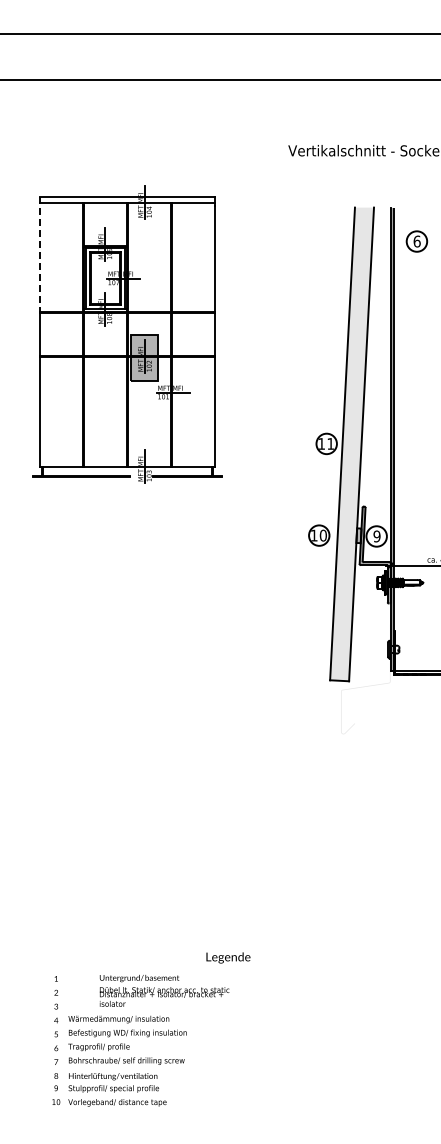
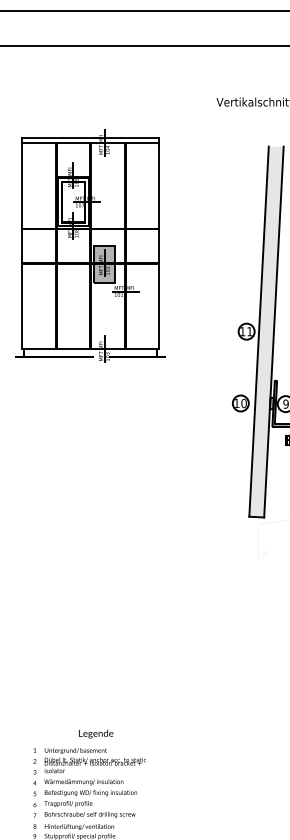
line: (39, 254) -> (21, 183), dashed -> solid
text: (228, 957) -> (96, 733), moved
text: (164, 990) -> (95, 760), moved

